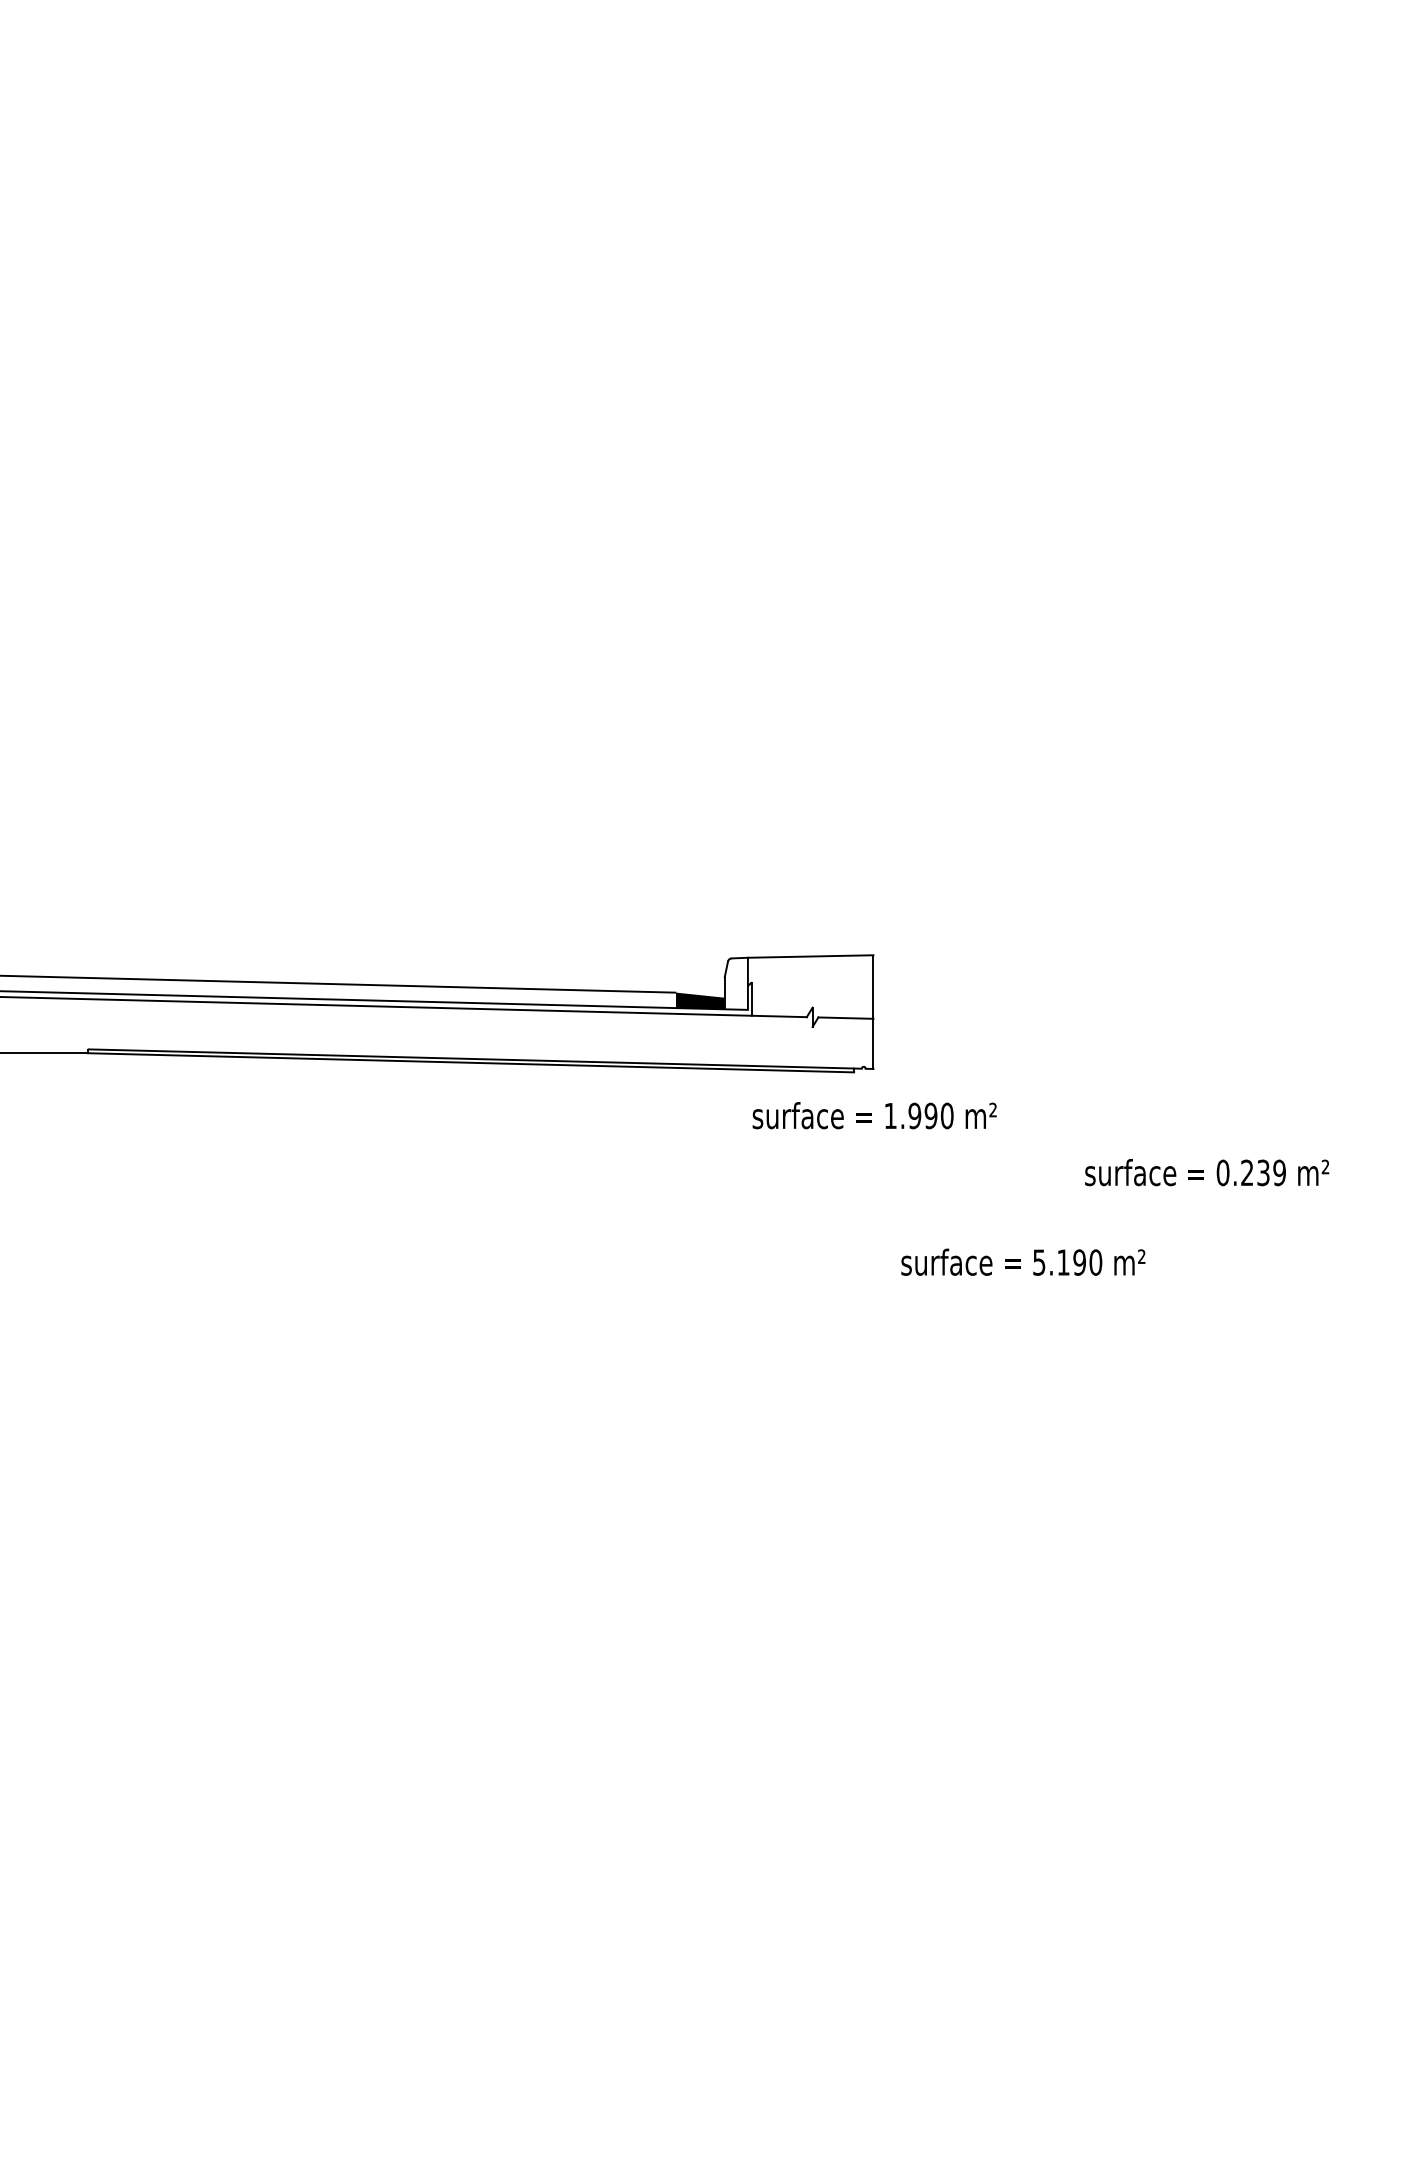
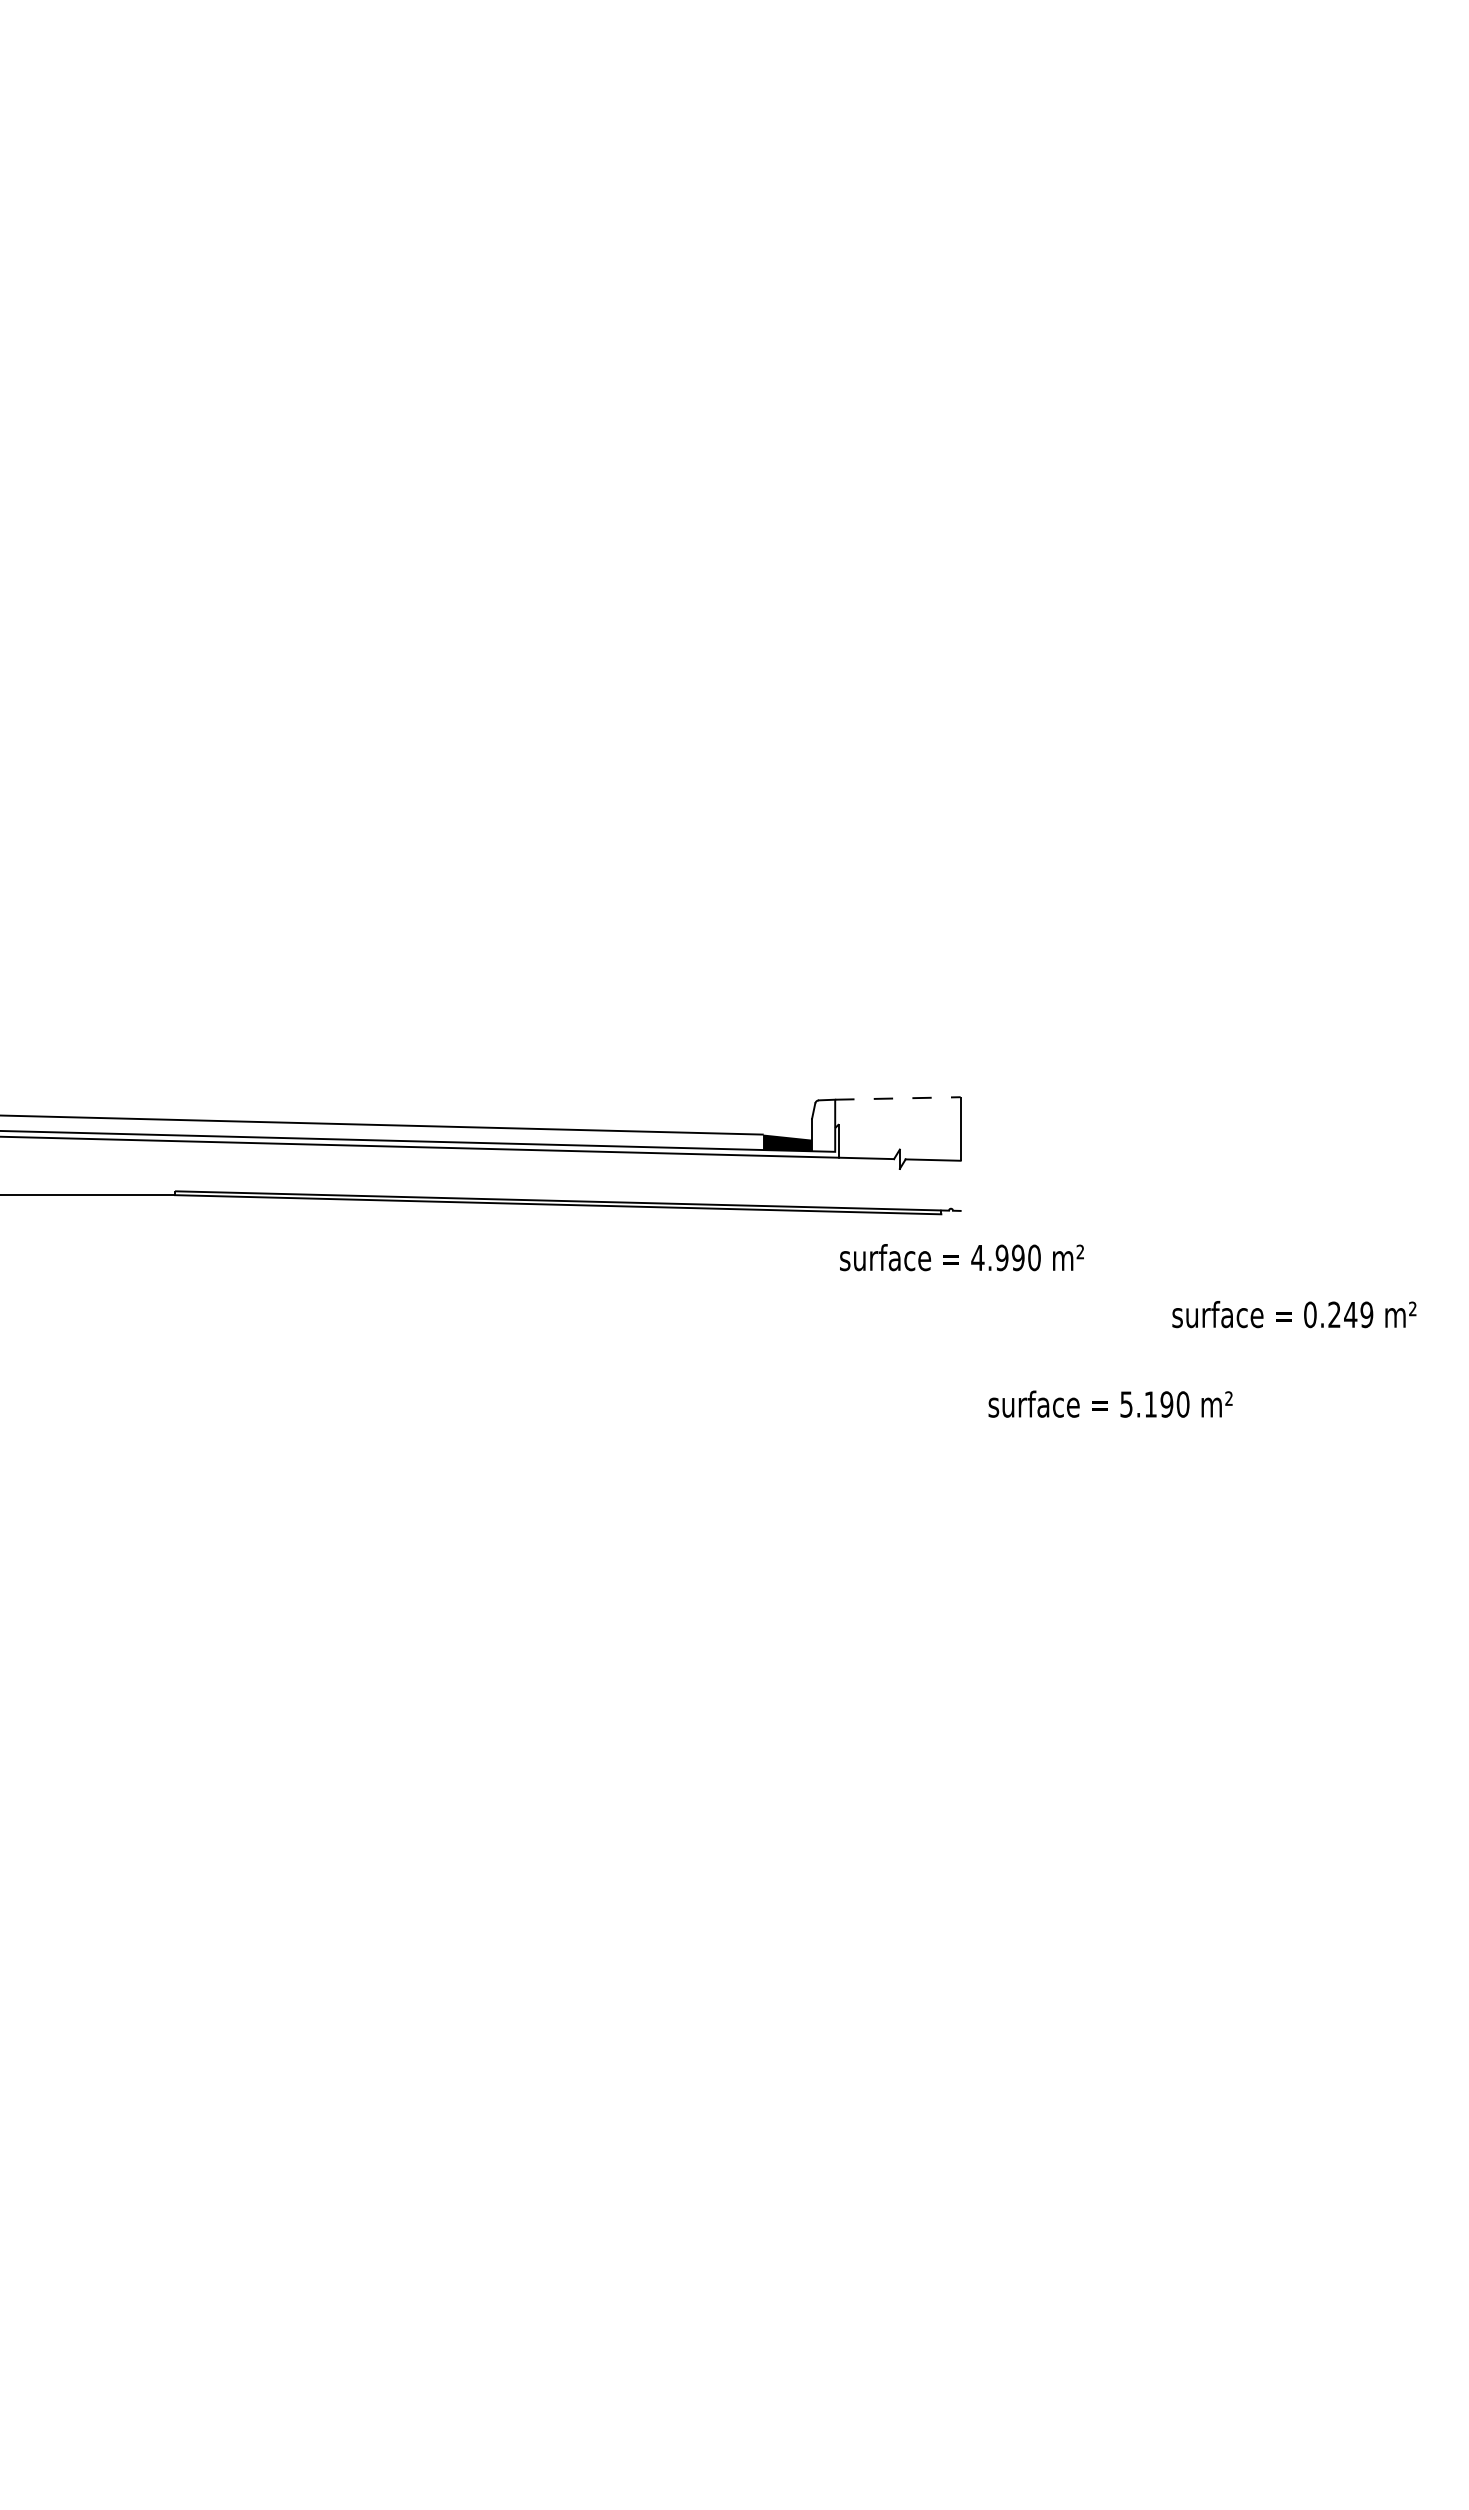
line: (810, 956) -> (897, 1098), solid -> dashed
line: (873, 1043) -> (960, 1185), removed
text: (890, 1115) -> (977, 1257), 1.990 -> 4.990
text: (1263, 1172) -> (1350, 1314), 0.239 -> 0.249

